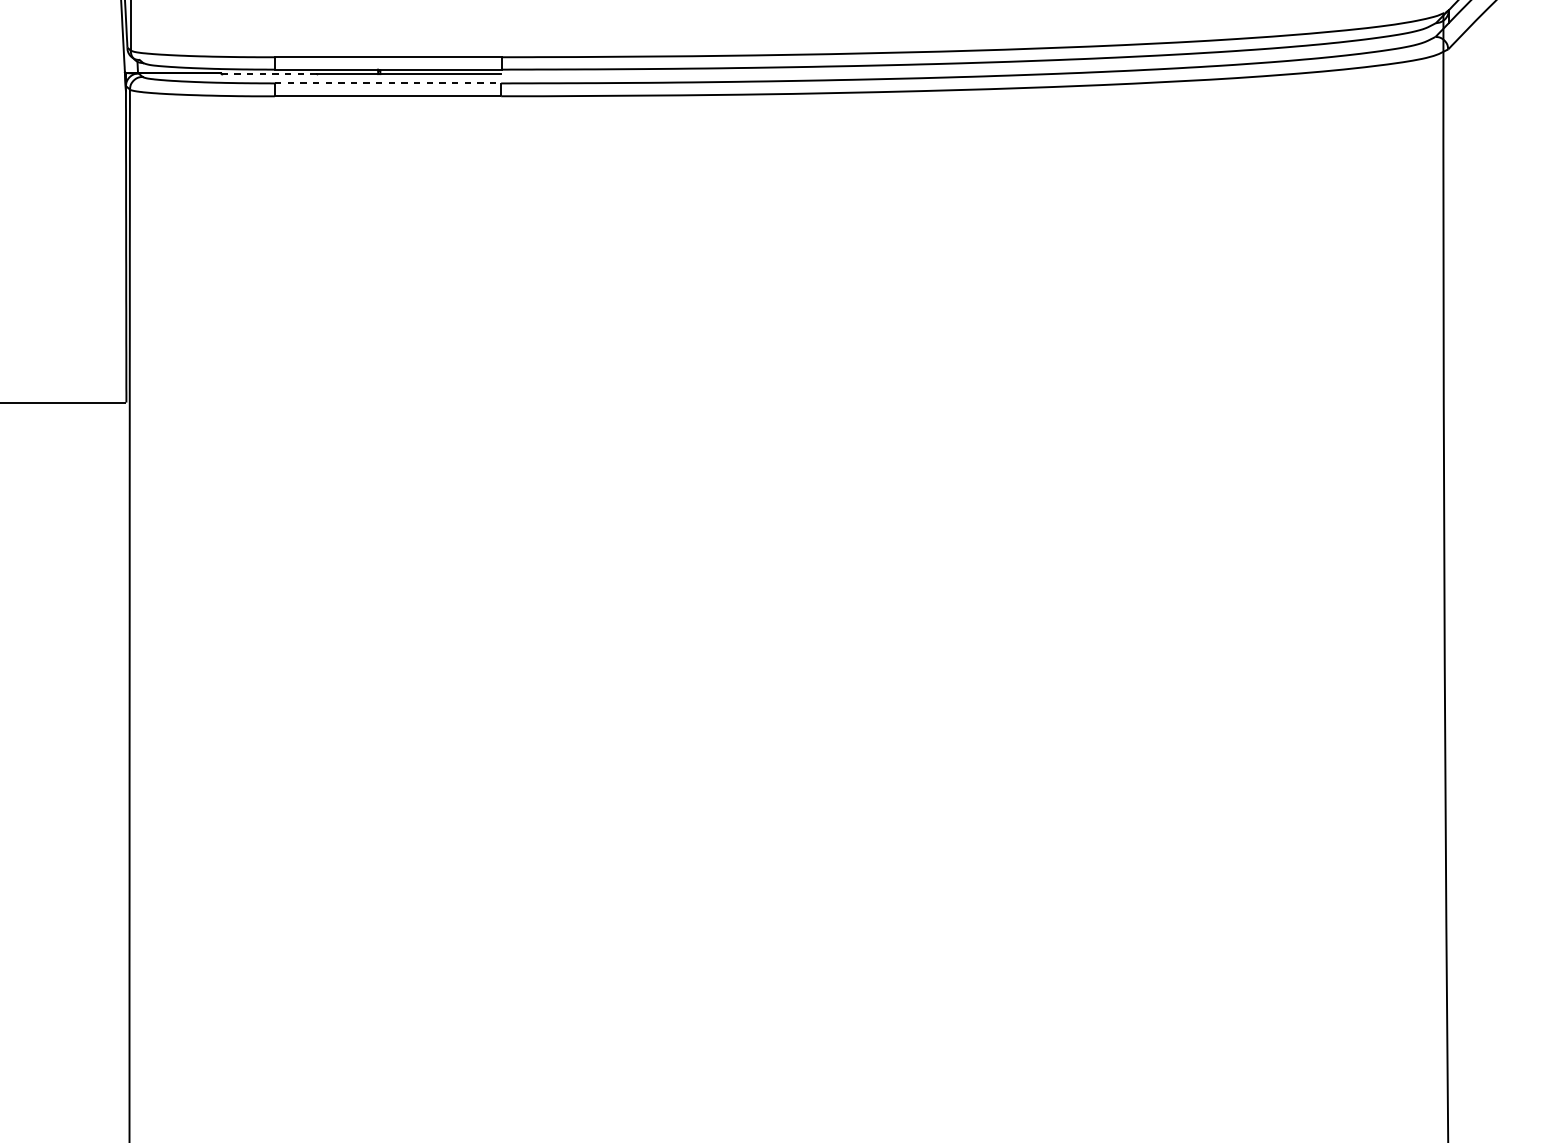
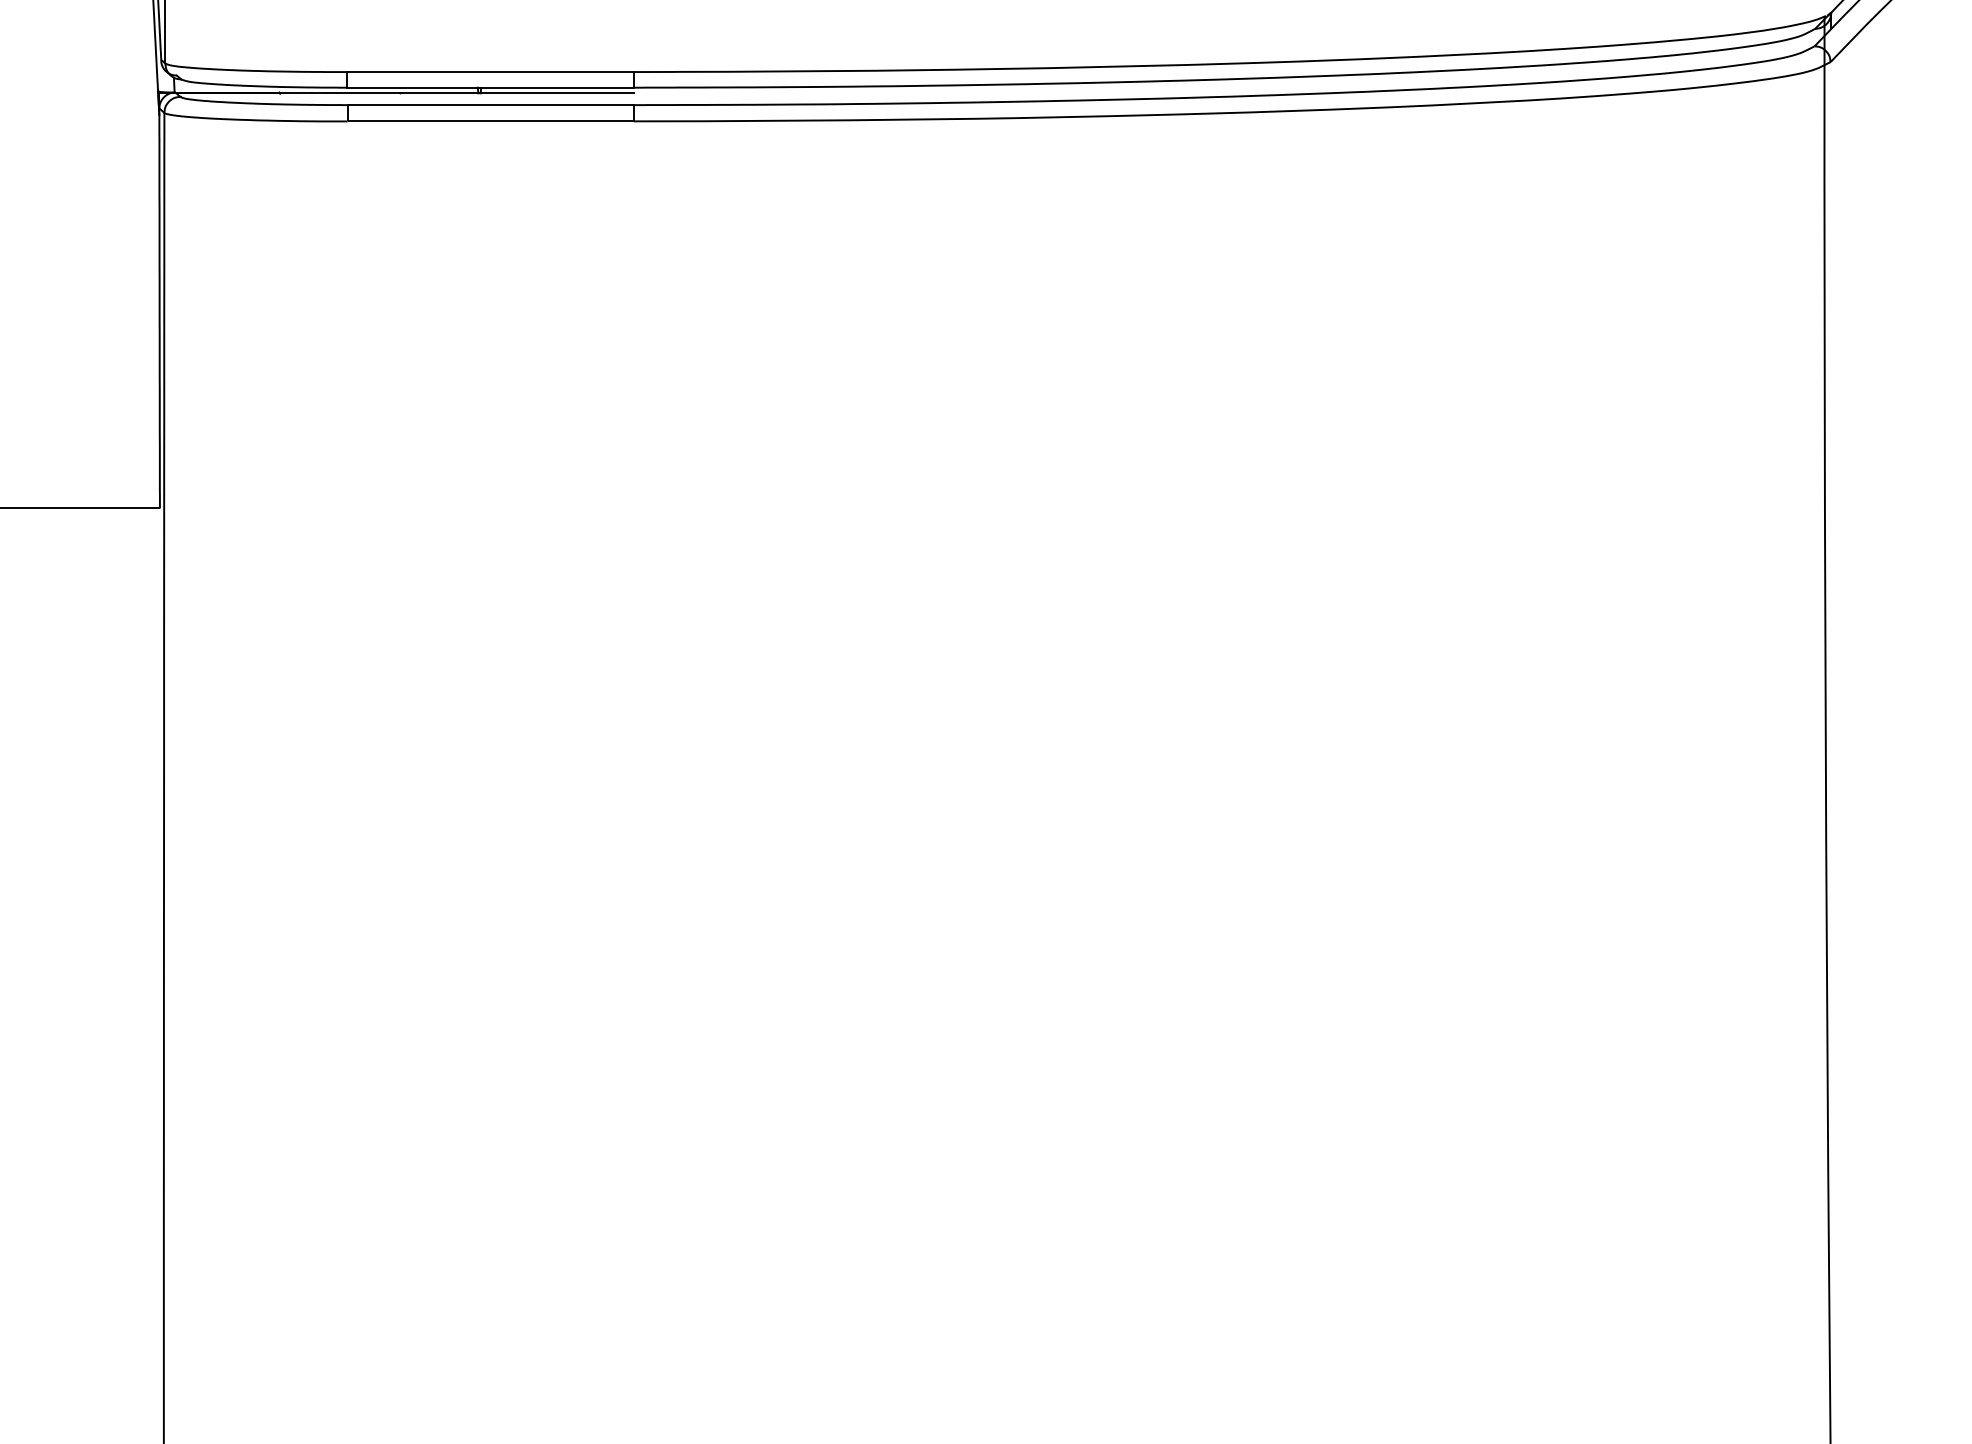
line: (269, 74) -> (340, 93), dashed -> solid
line: (387, 83) -> (490, 105), dashed -> solid

